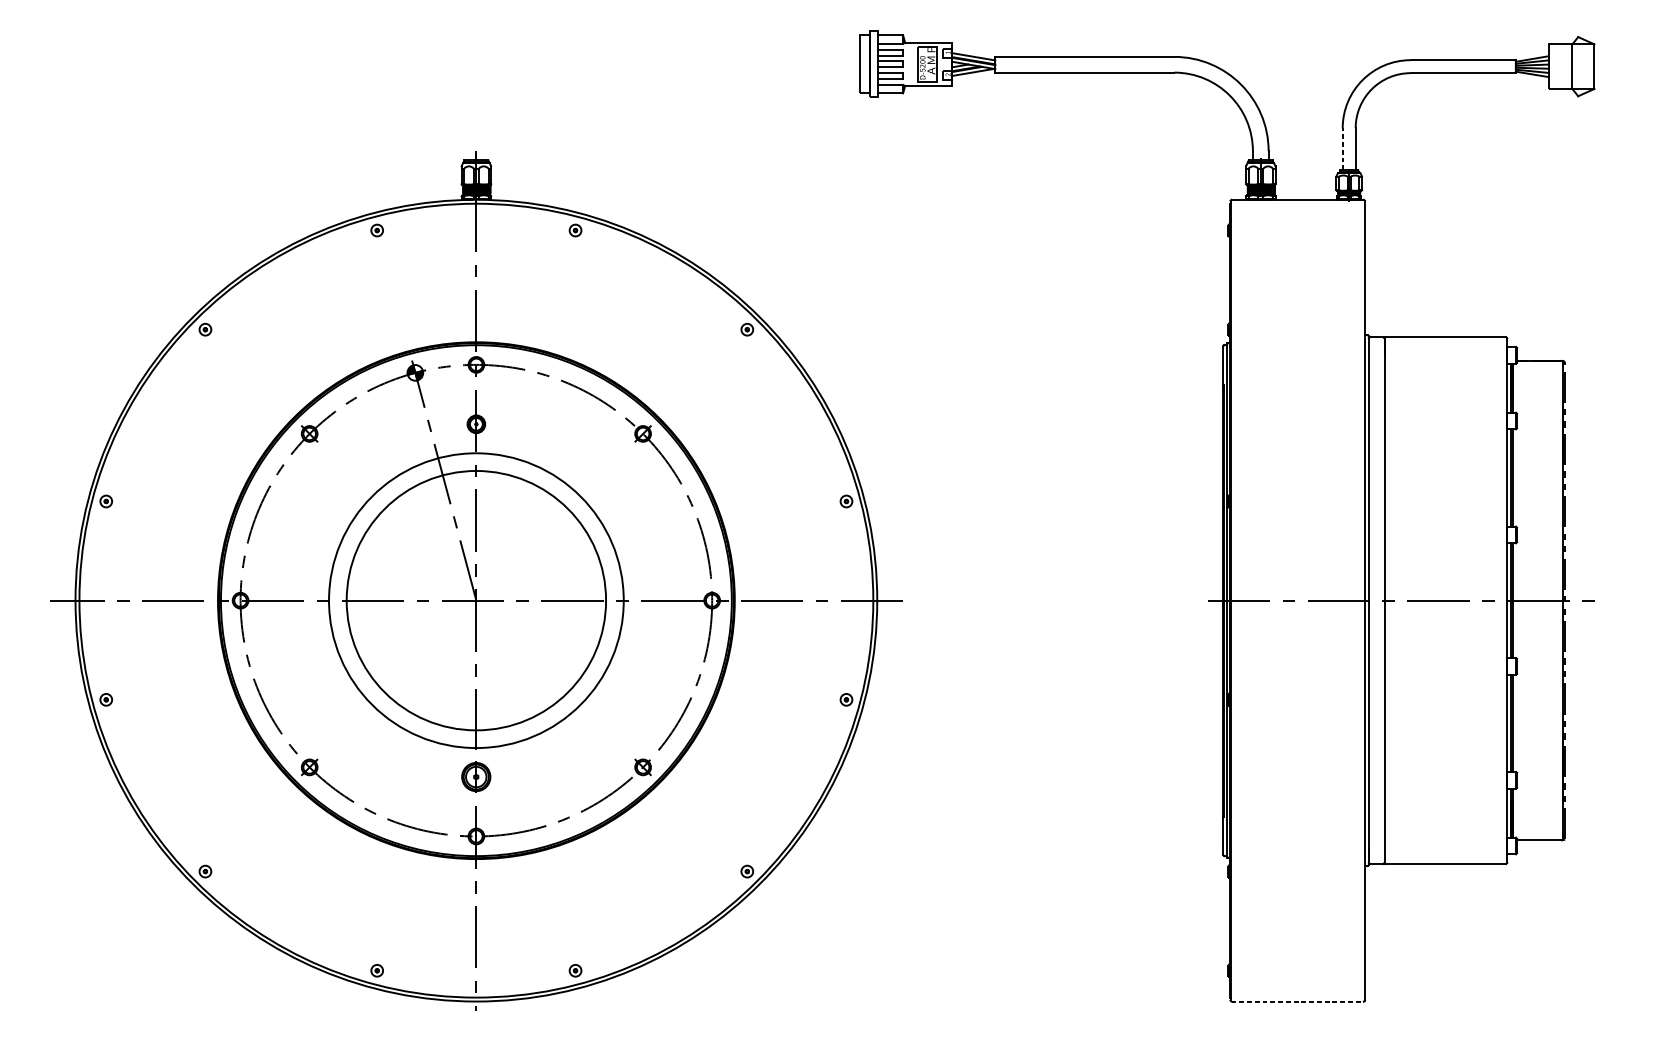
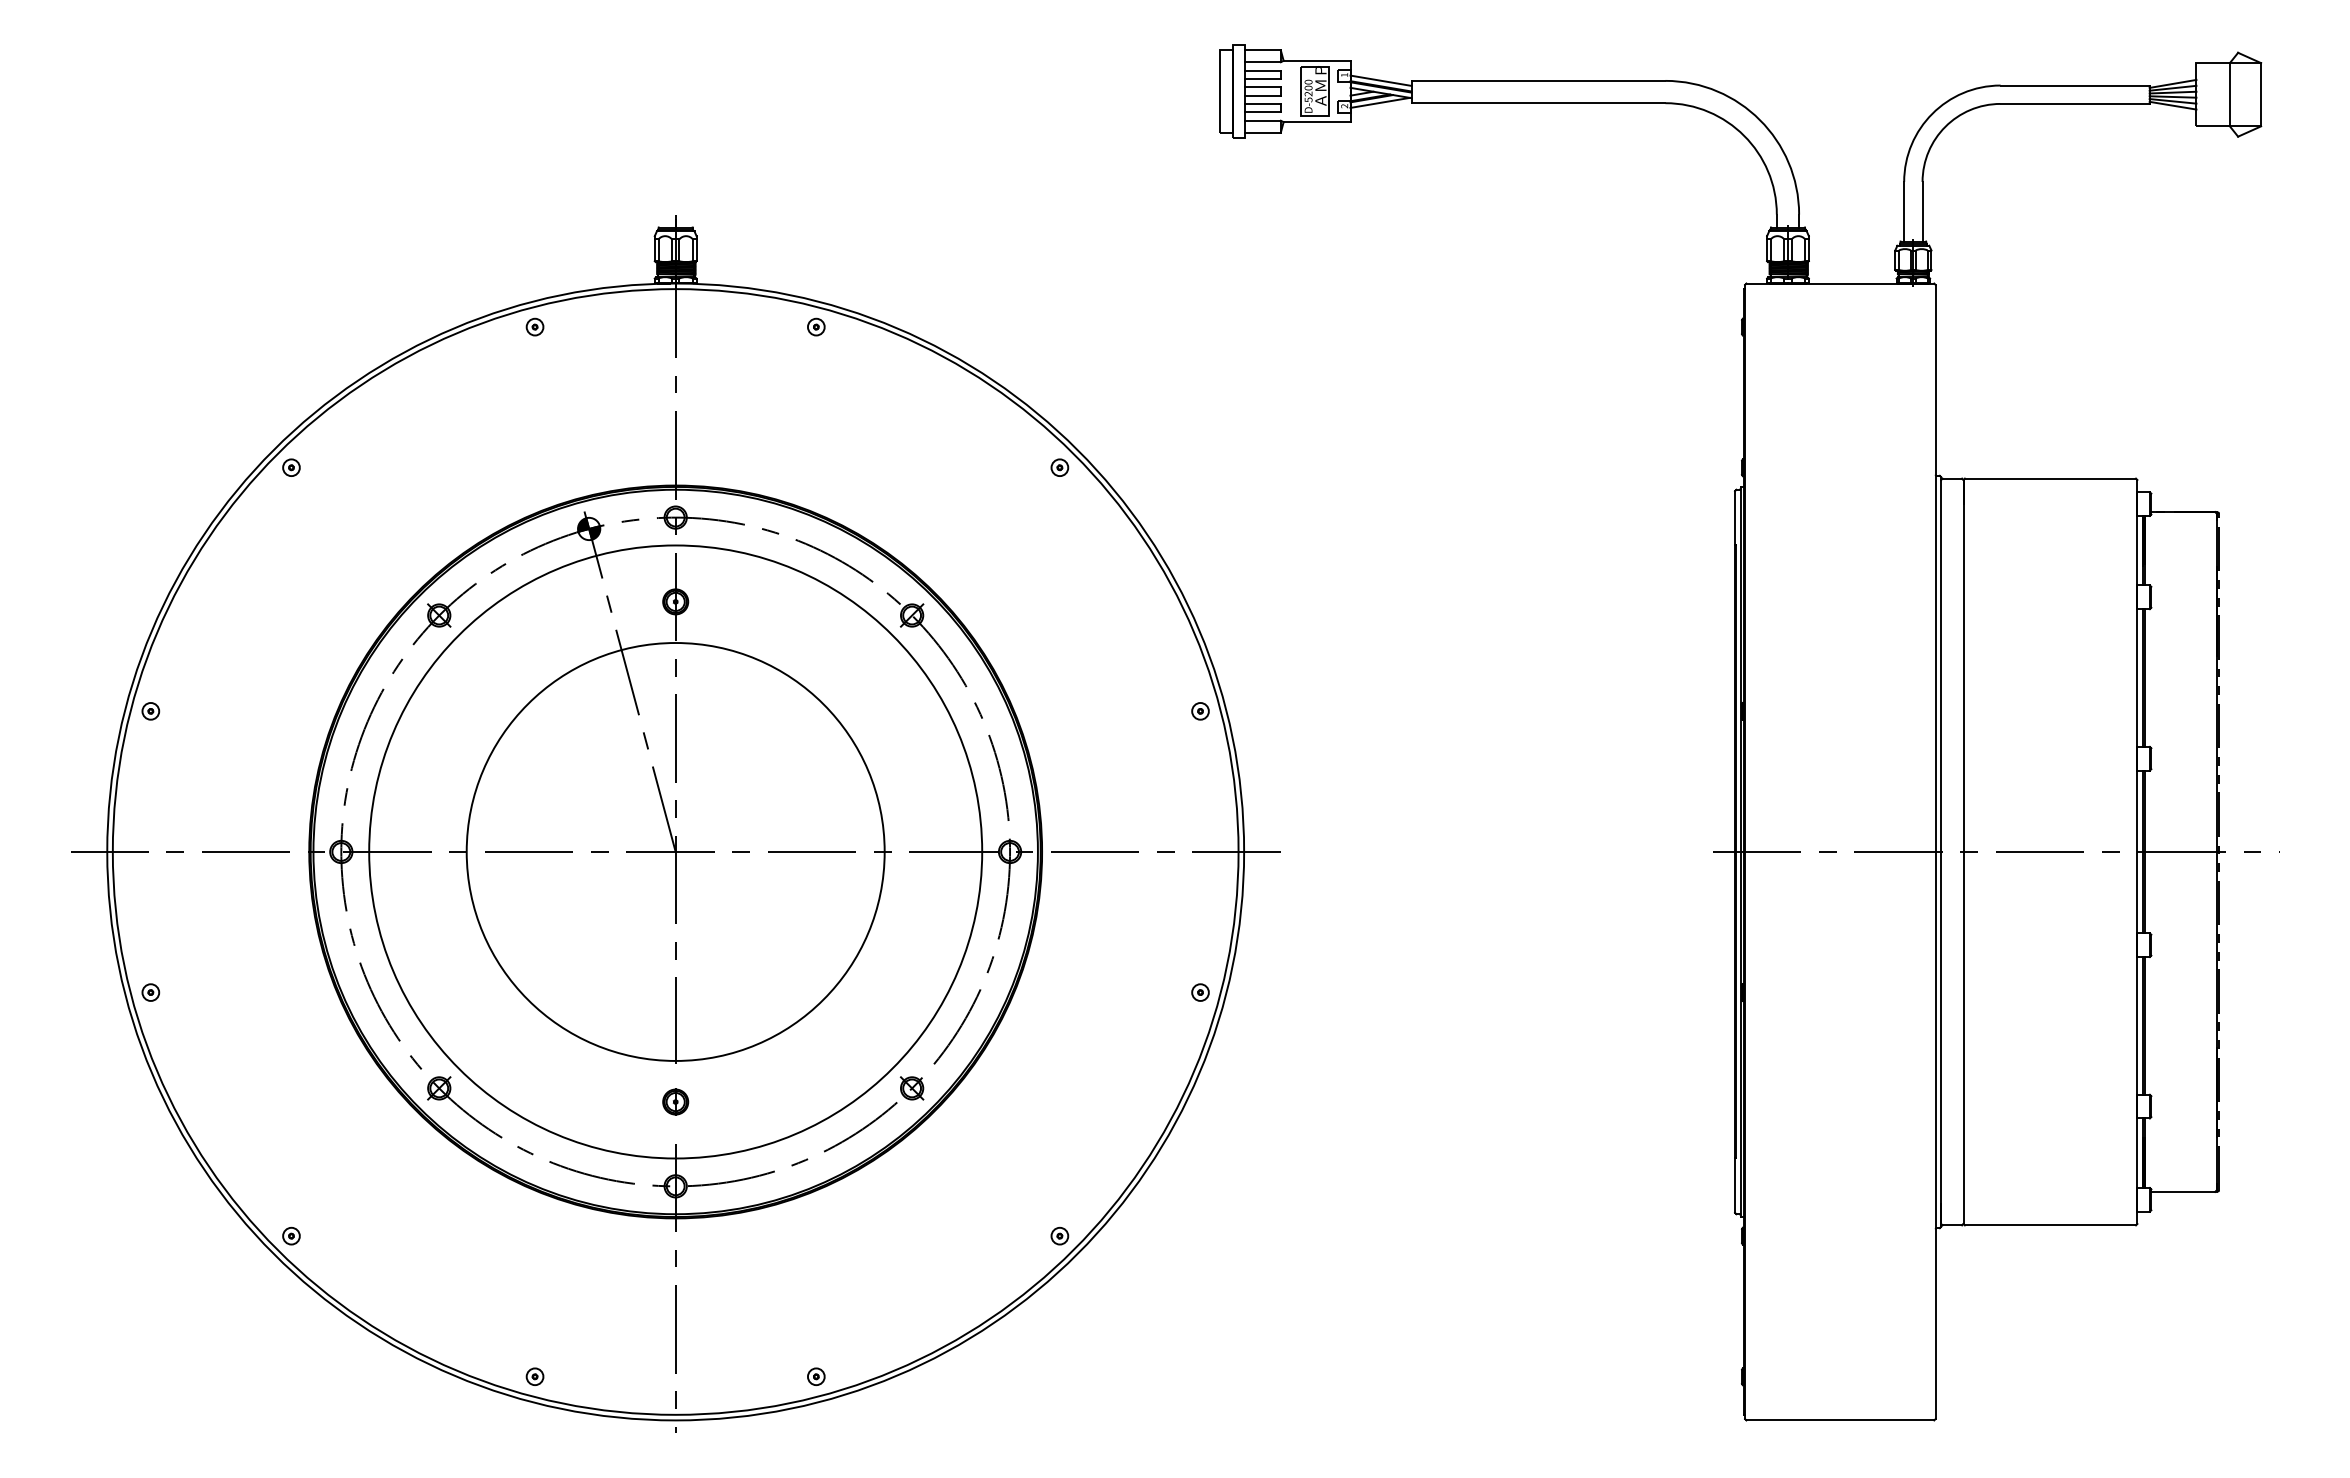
line: (1342, 149) -> (1904, 211), dashed -> solid
circle: (476, 600) -> (675, 851), size x1.67
part: (476, 776) -> (675, 1101), size x0.62
line: (1297, 1001) -> (1840, 1420), dashed -> solid

